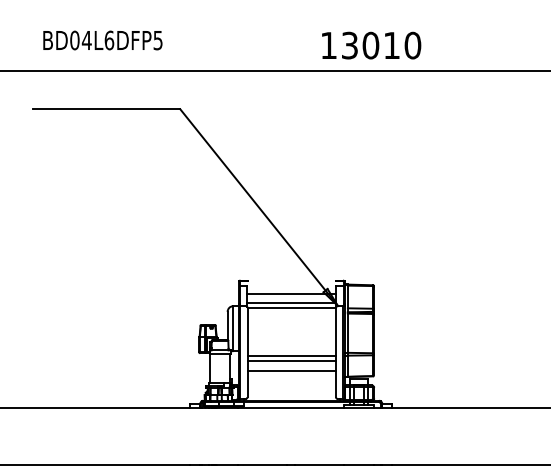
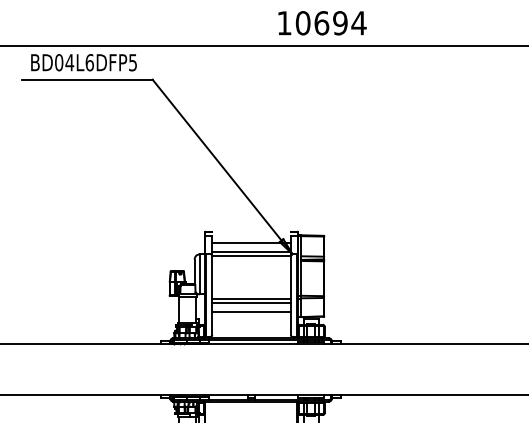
text: (102, 40) -> (83, 62), moved
text: (380, 45) -> (330, 23), 13010 -> 10694

